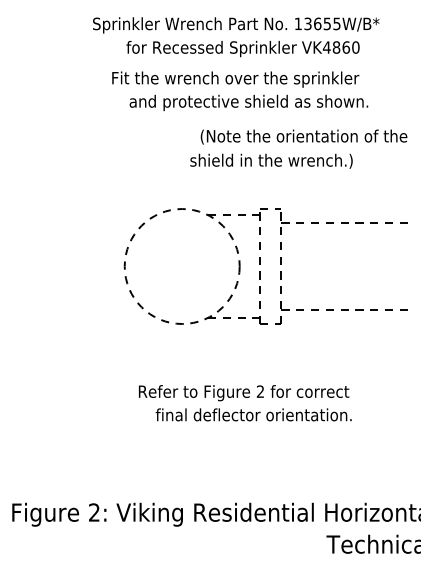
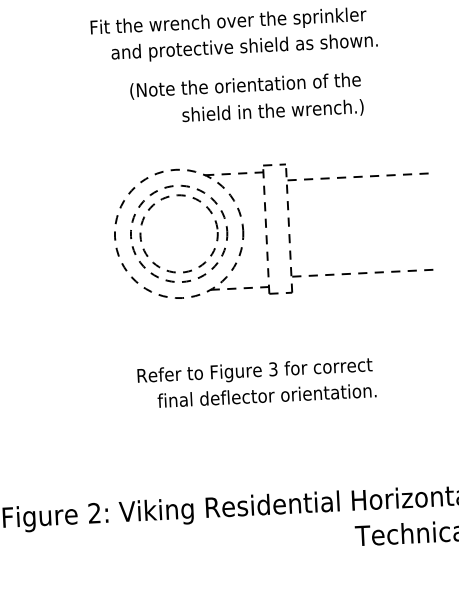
text: (303, 136) -> (244, 85), moved
part: (215, 267) -> (216, 233), added
text: (260, 391) -> (273, 369), 2 -> 3

